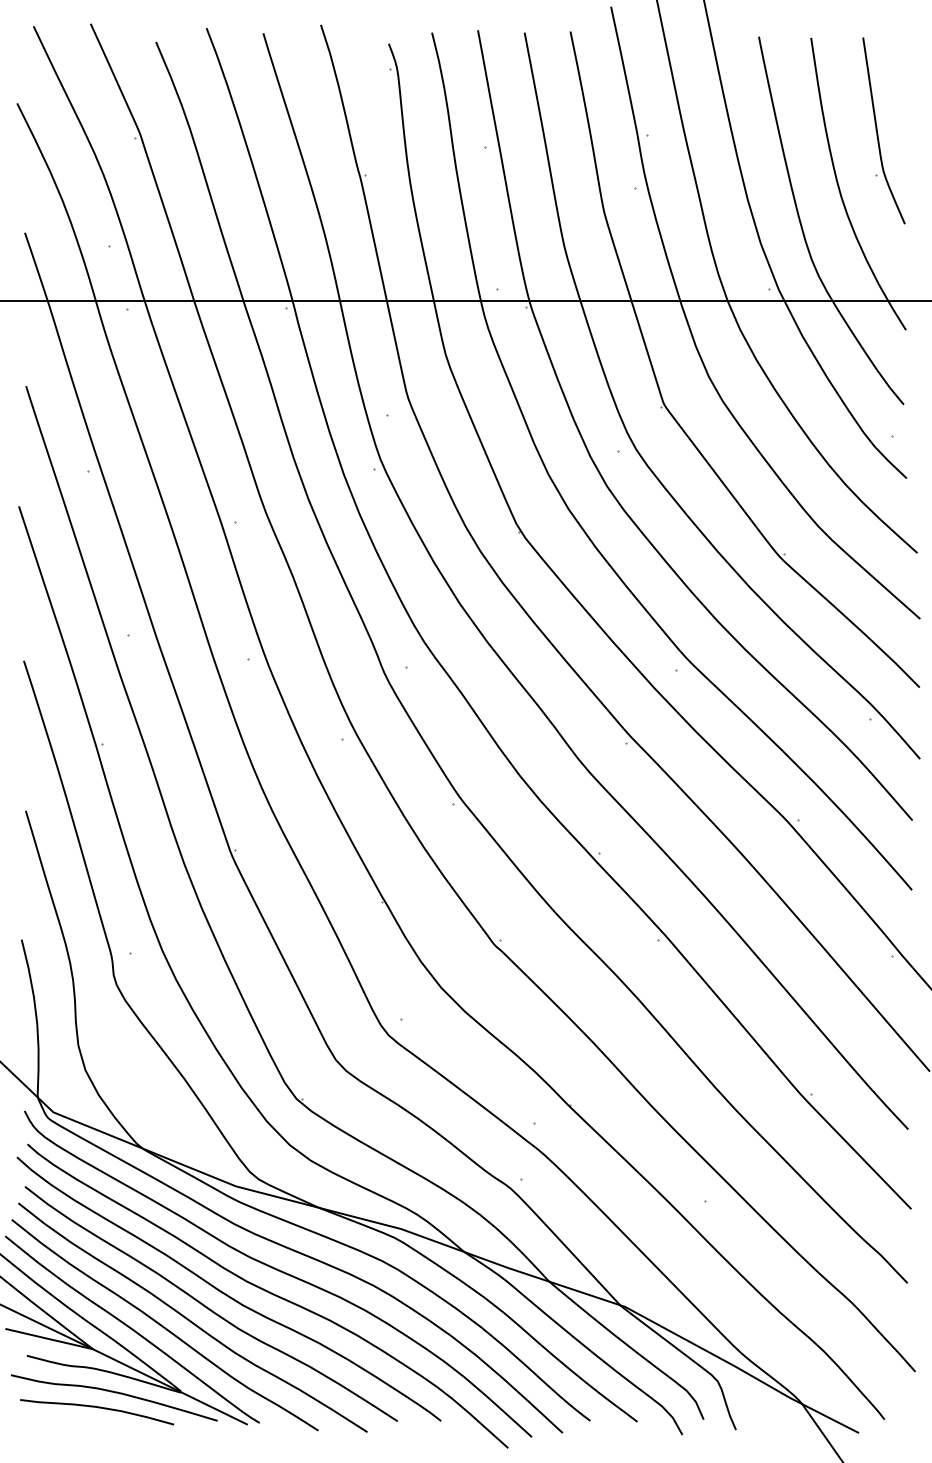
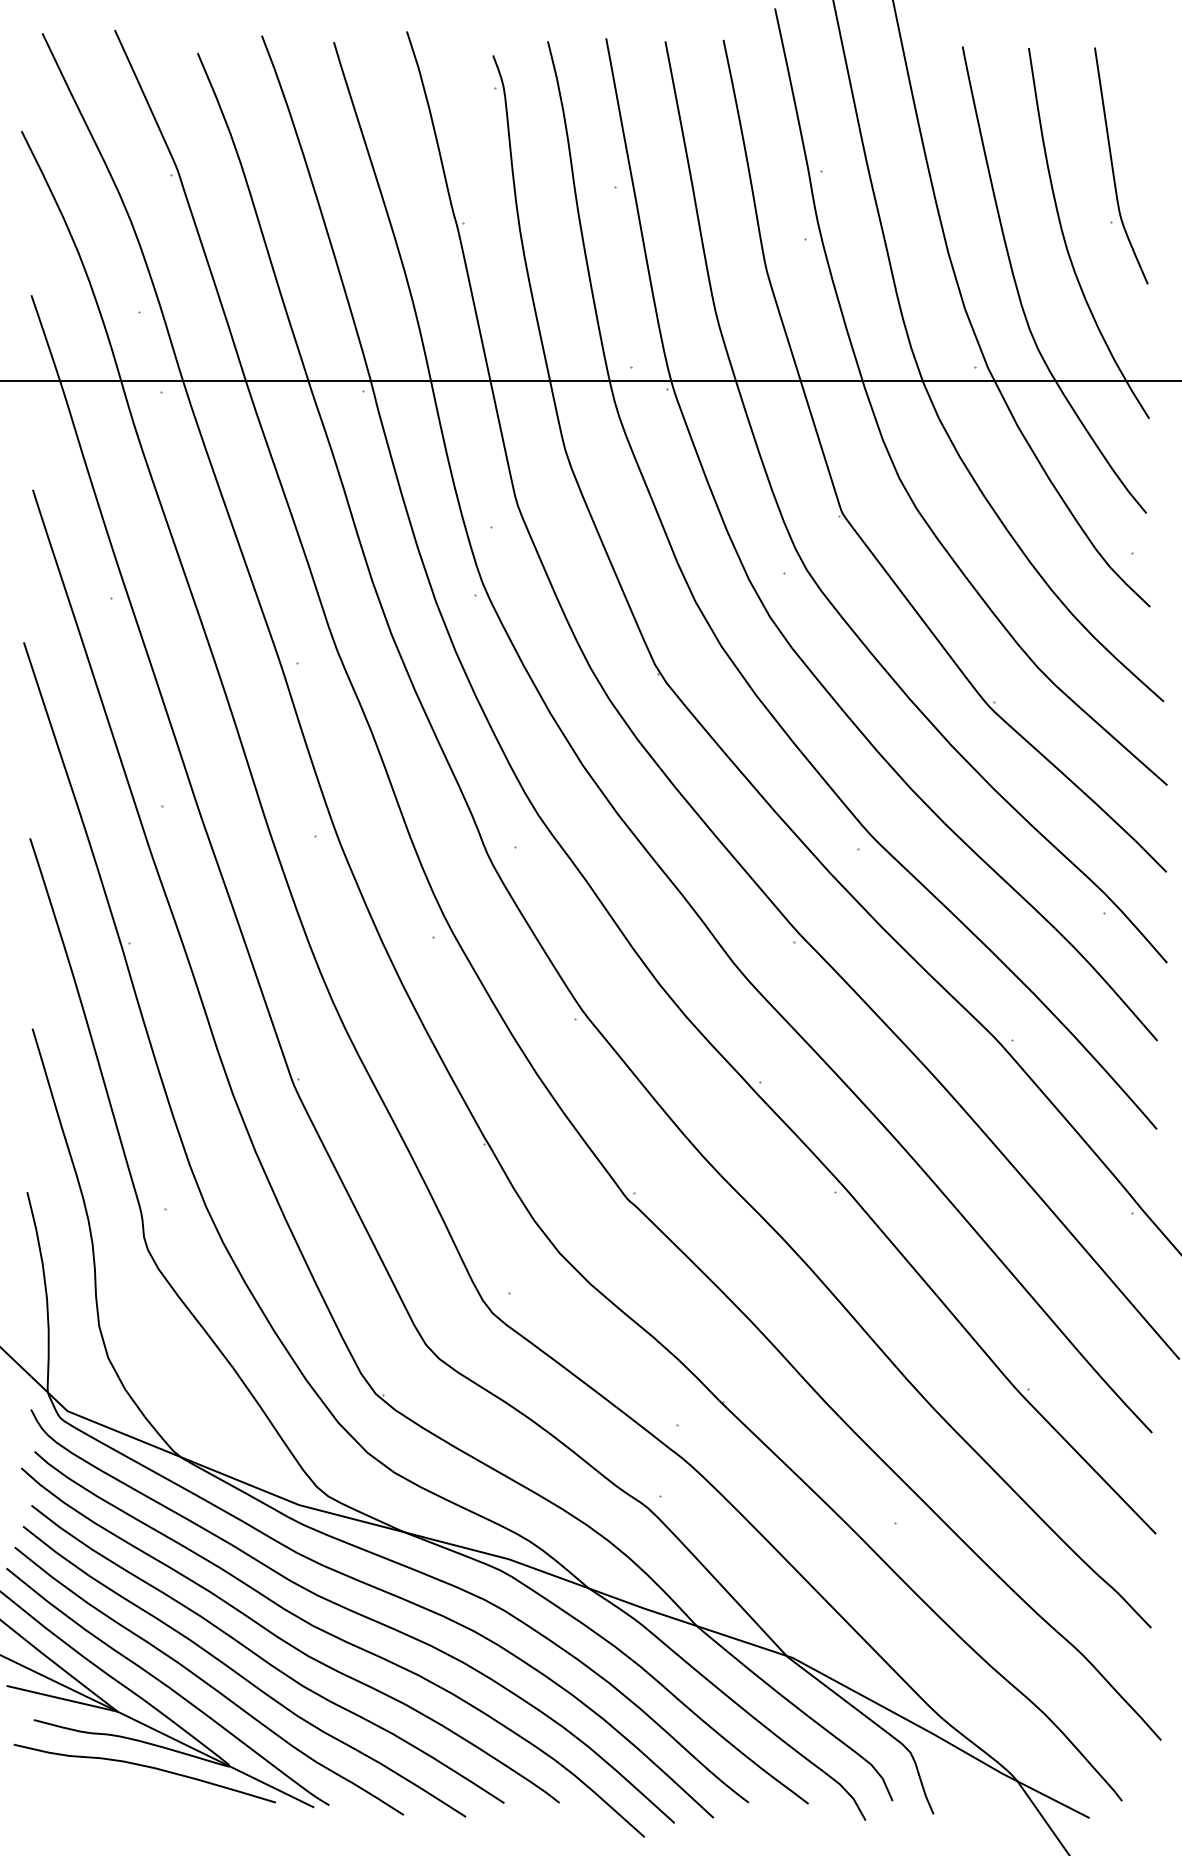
curve: (97, 1408) -> (123, 1786), removed

